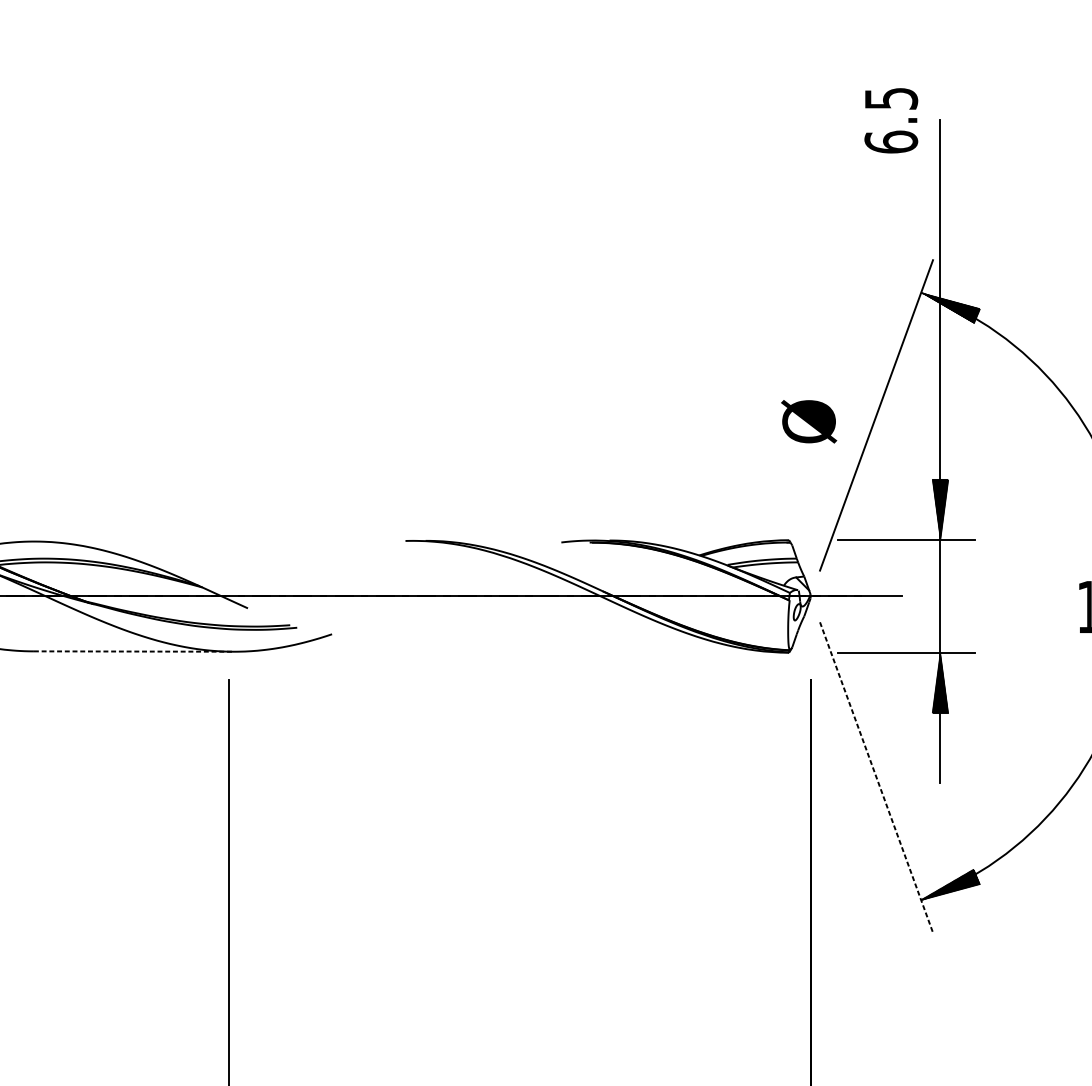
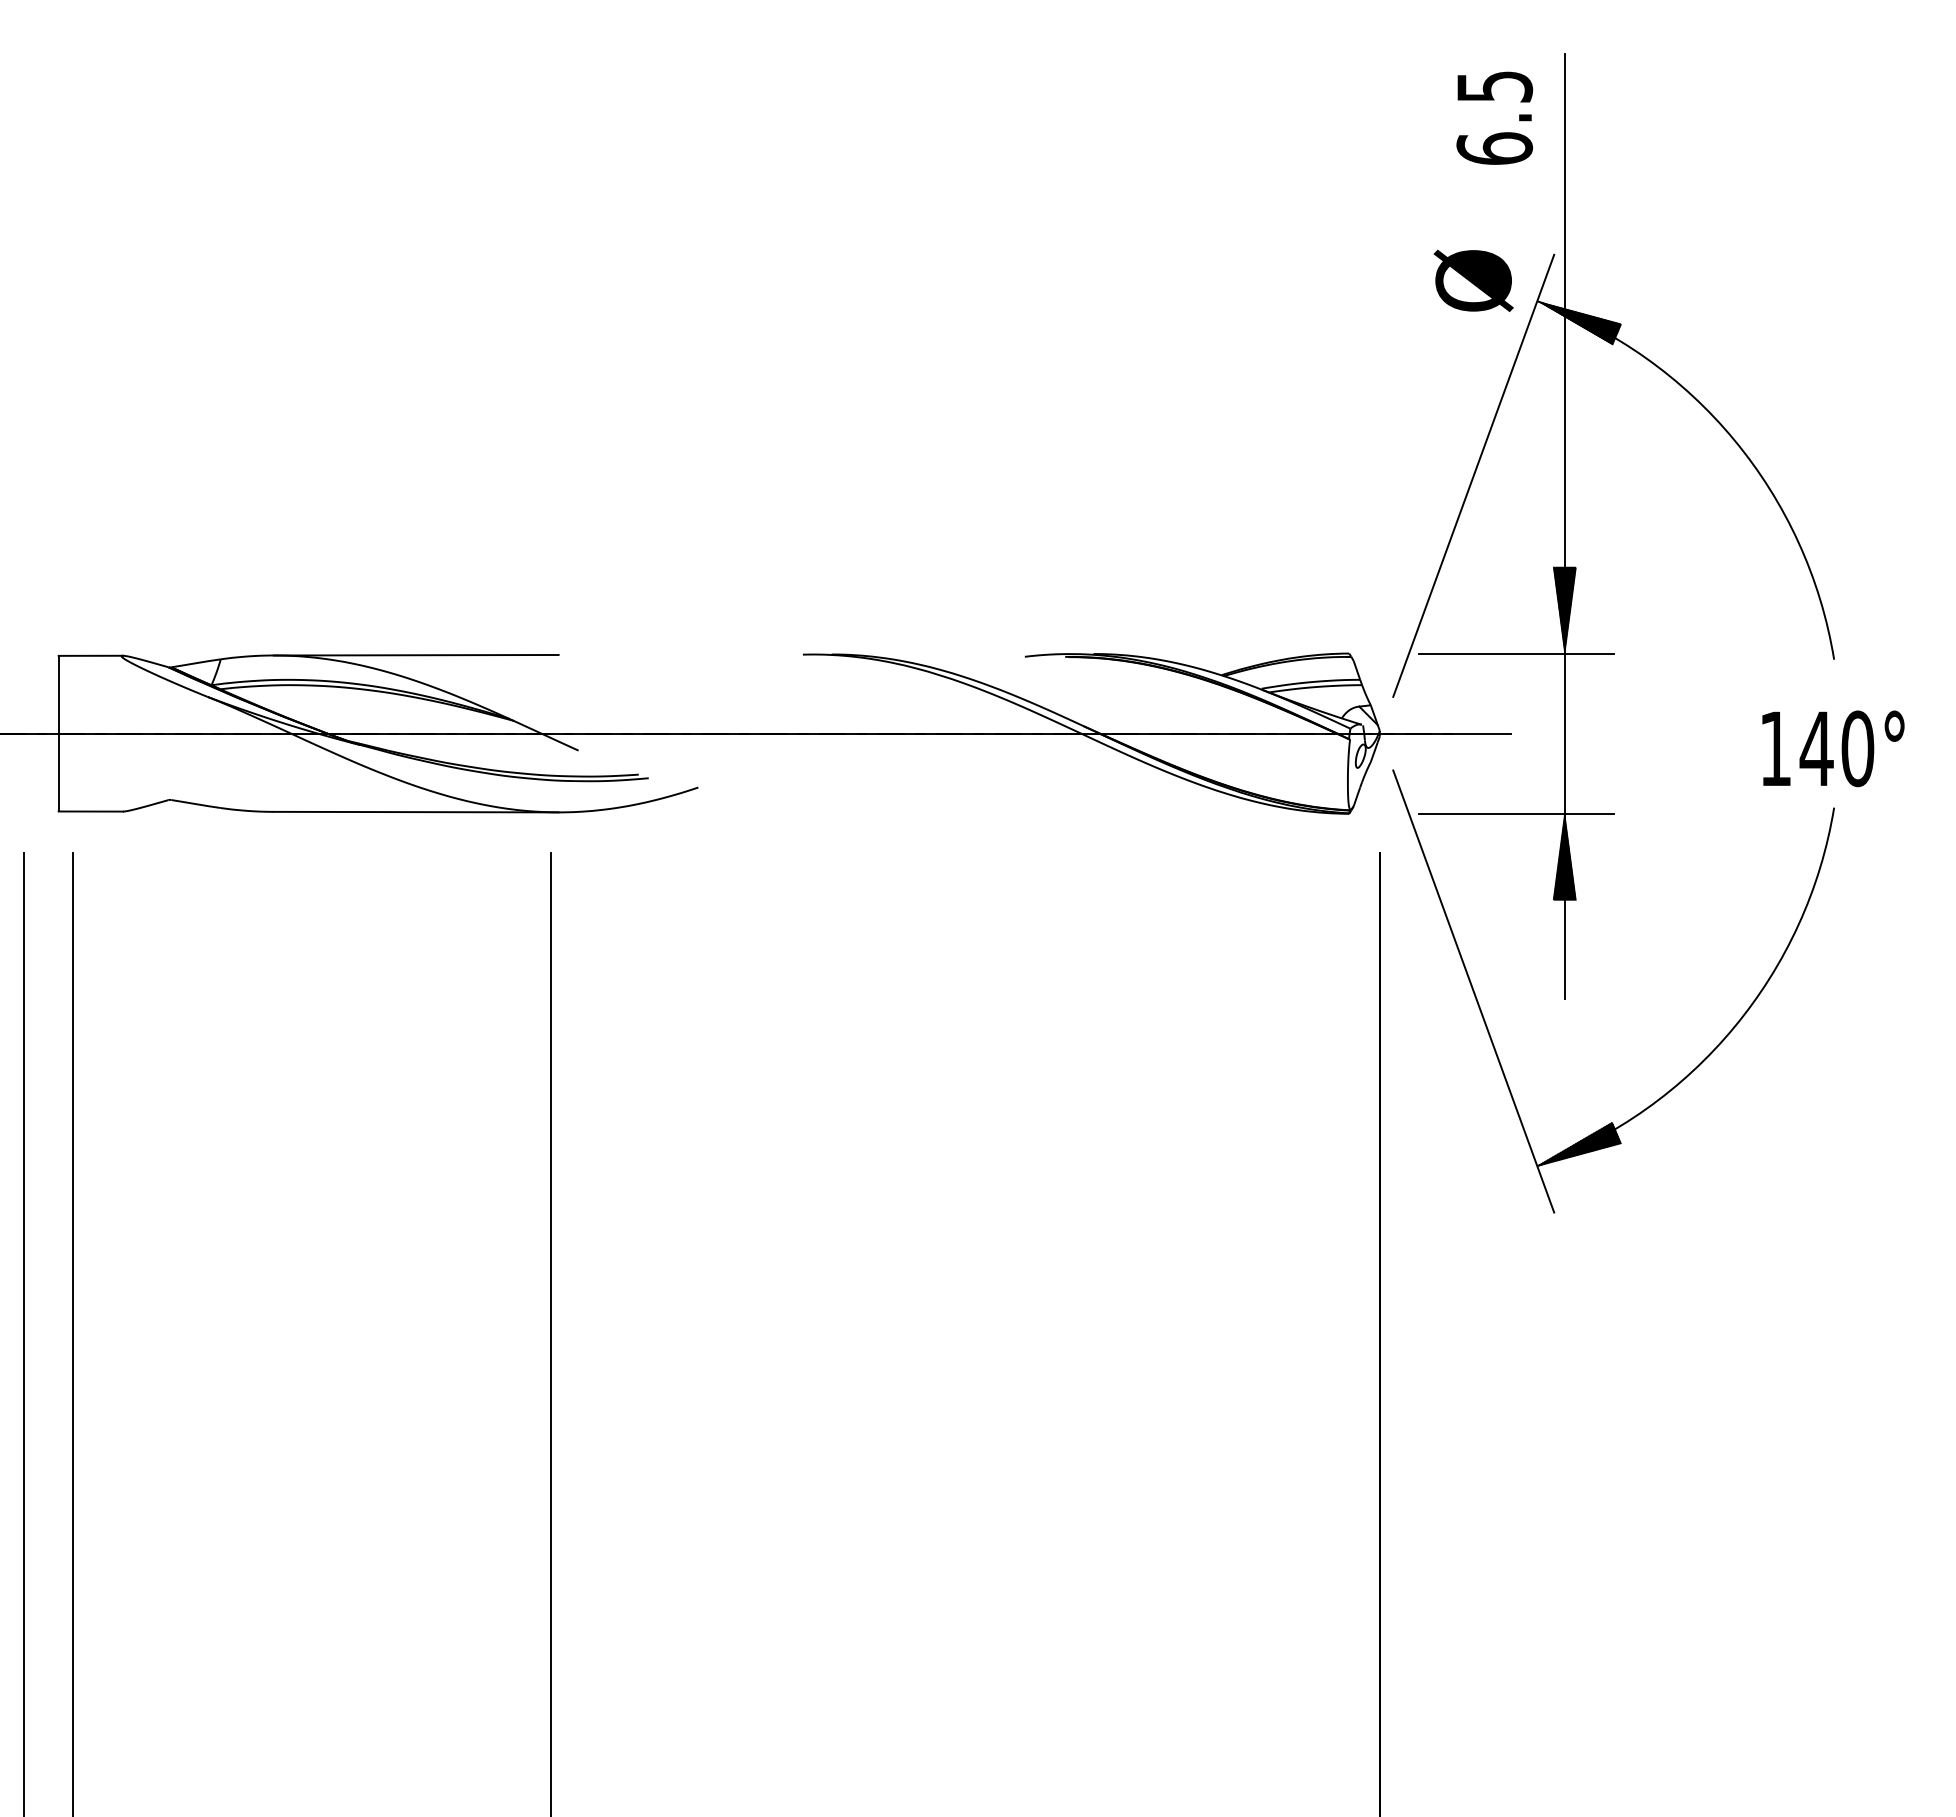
text: (891, 120) -> (1494, 117), moved
text: (808, 421) -> (1473, 280), moved
line: (133, 540) -> (415, 654), added
line: (134, 651) -> (416, 812), dashed -> solid
line: (876, 777) -> (1473, 991), dashed -> solid

